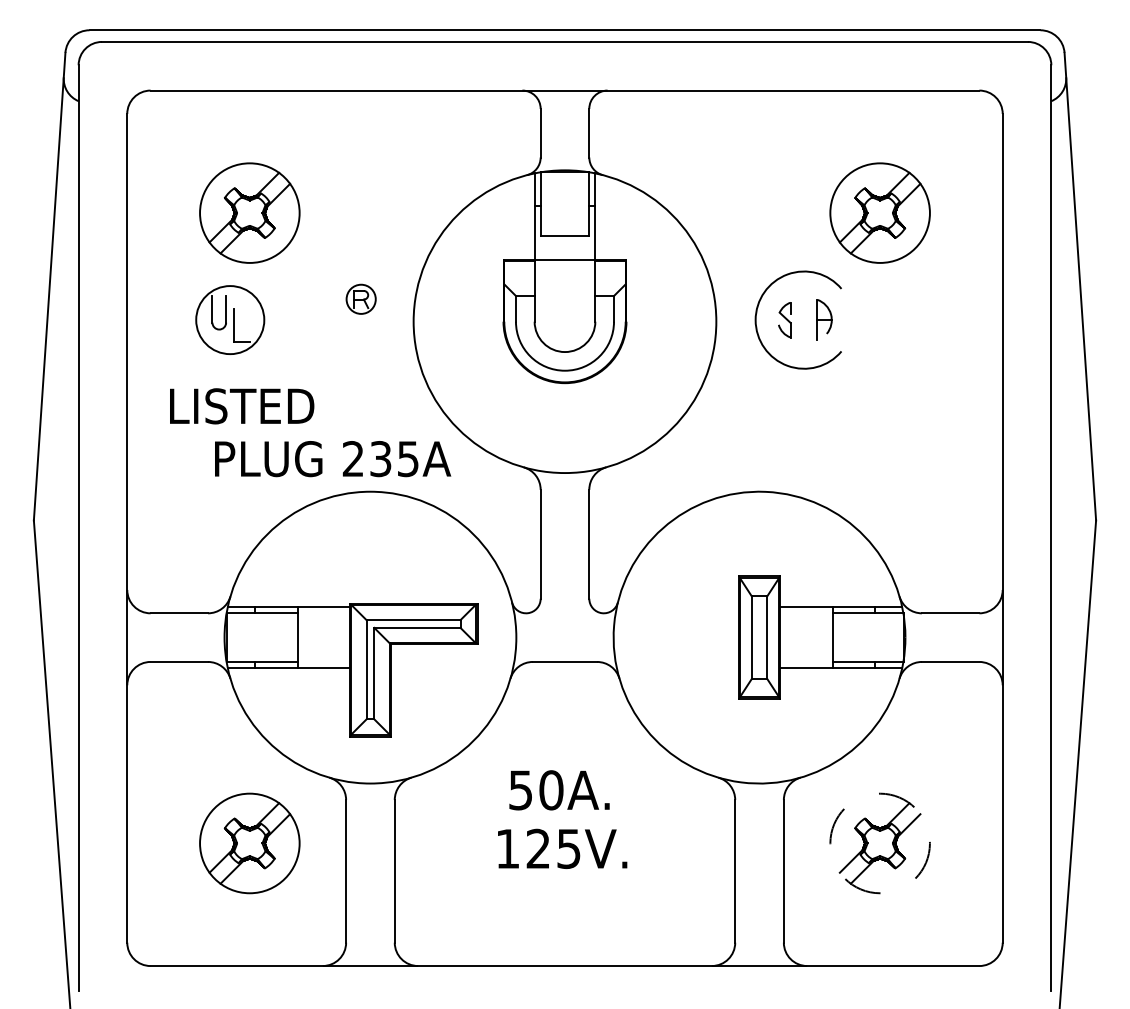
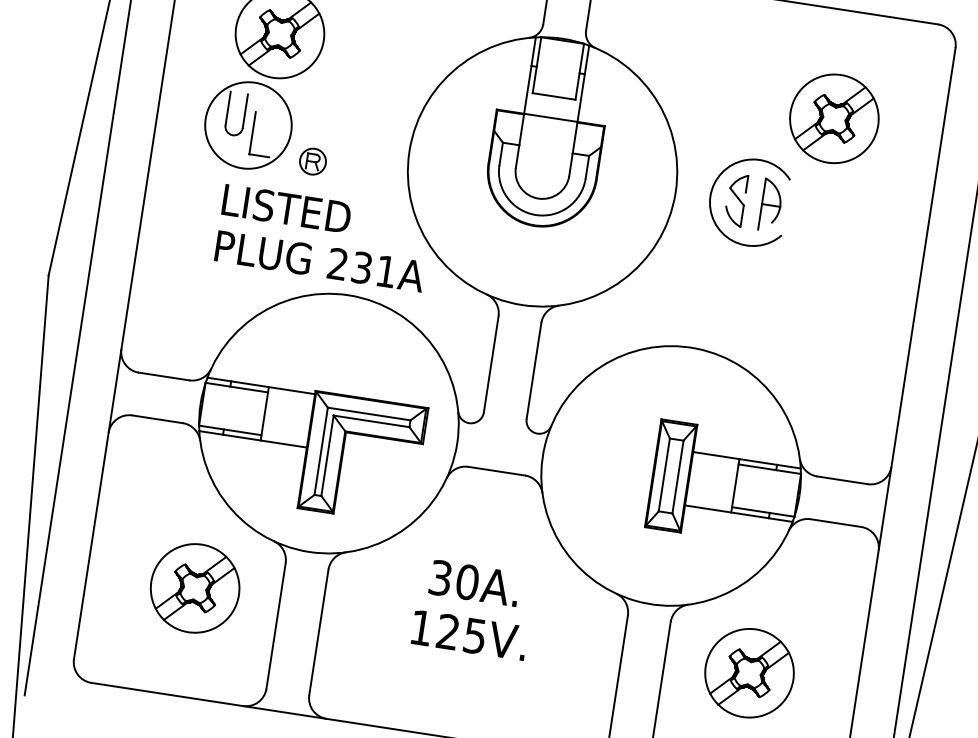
part: (360, 298) -> (312, 160), moved
part: (229, 319) -> (247, 124), size x1.43
part: (784, 319) -> (735, 199), size x1.67
part: (824, 319) -> (771, 204), size x1.43
text: (242, 406) -> (287, 209), moved
text: (408, 459) -> (386, 272), 235A -> 231A
text: (520, 789) -> (440, 577), 50A. -> 30A.
circle: (879, 843) -> (748, 673), dashed -> solid

